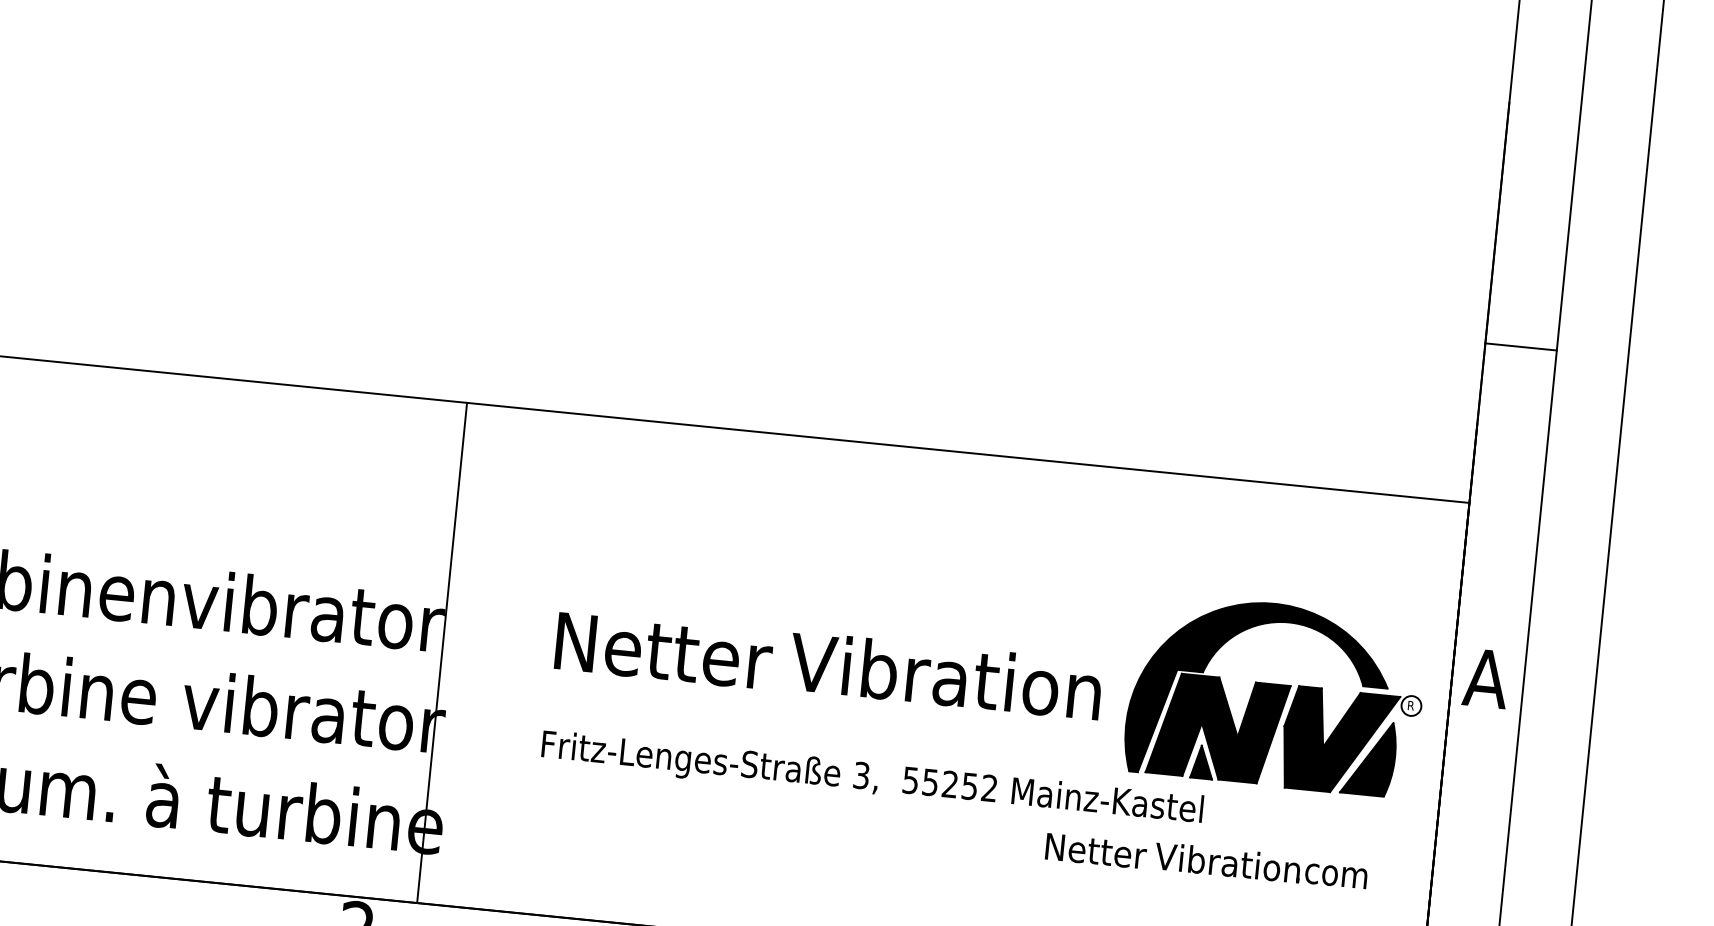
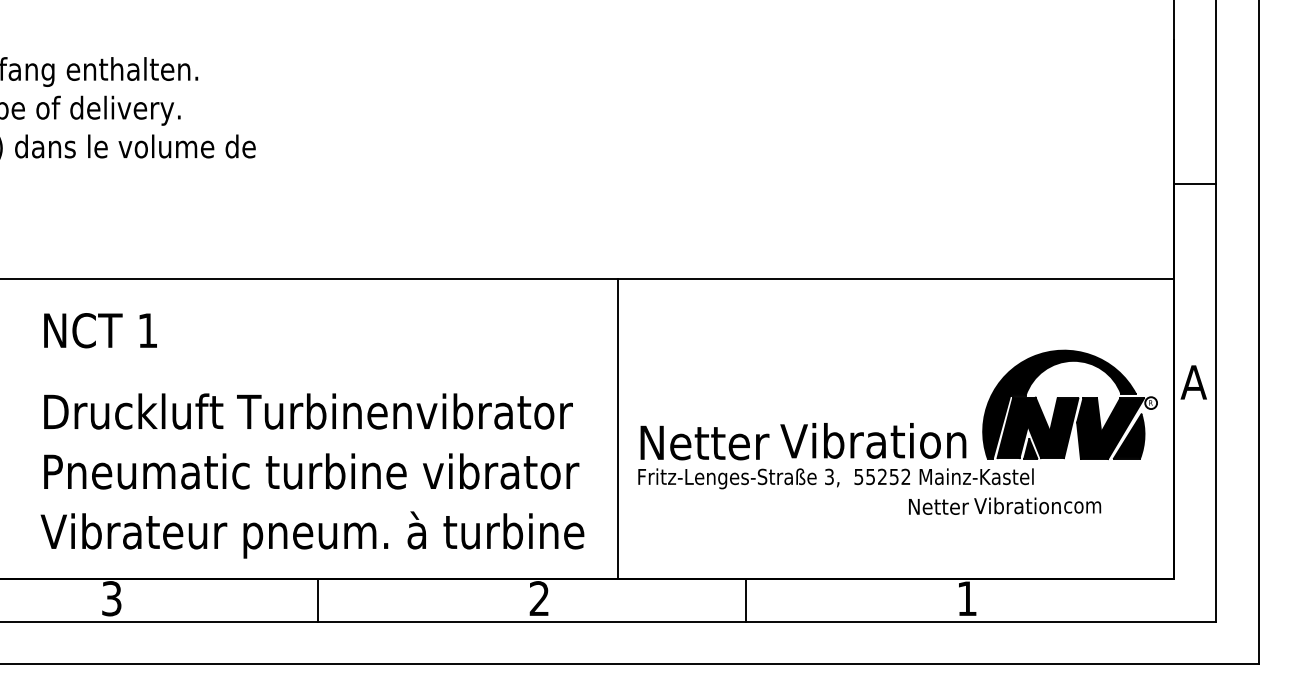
line: (442, 652) -> (617, 428), moved
text: (828, 665) -> (803, 441), moved
text: (1207, 860) -> (1005, 505), moved

